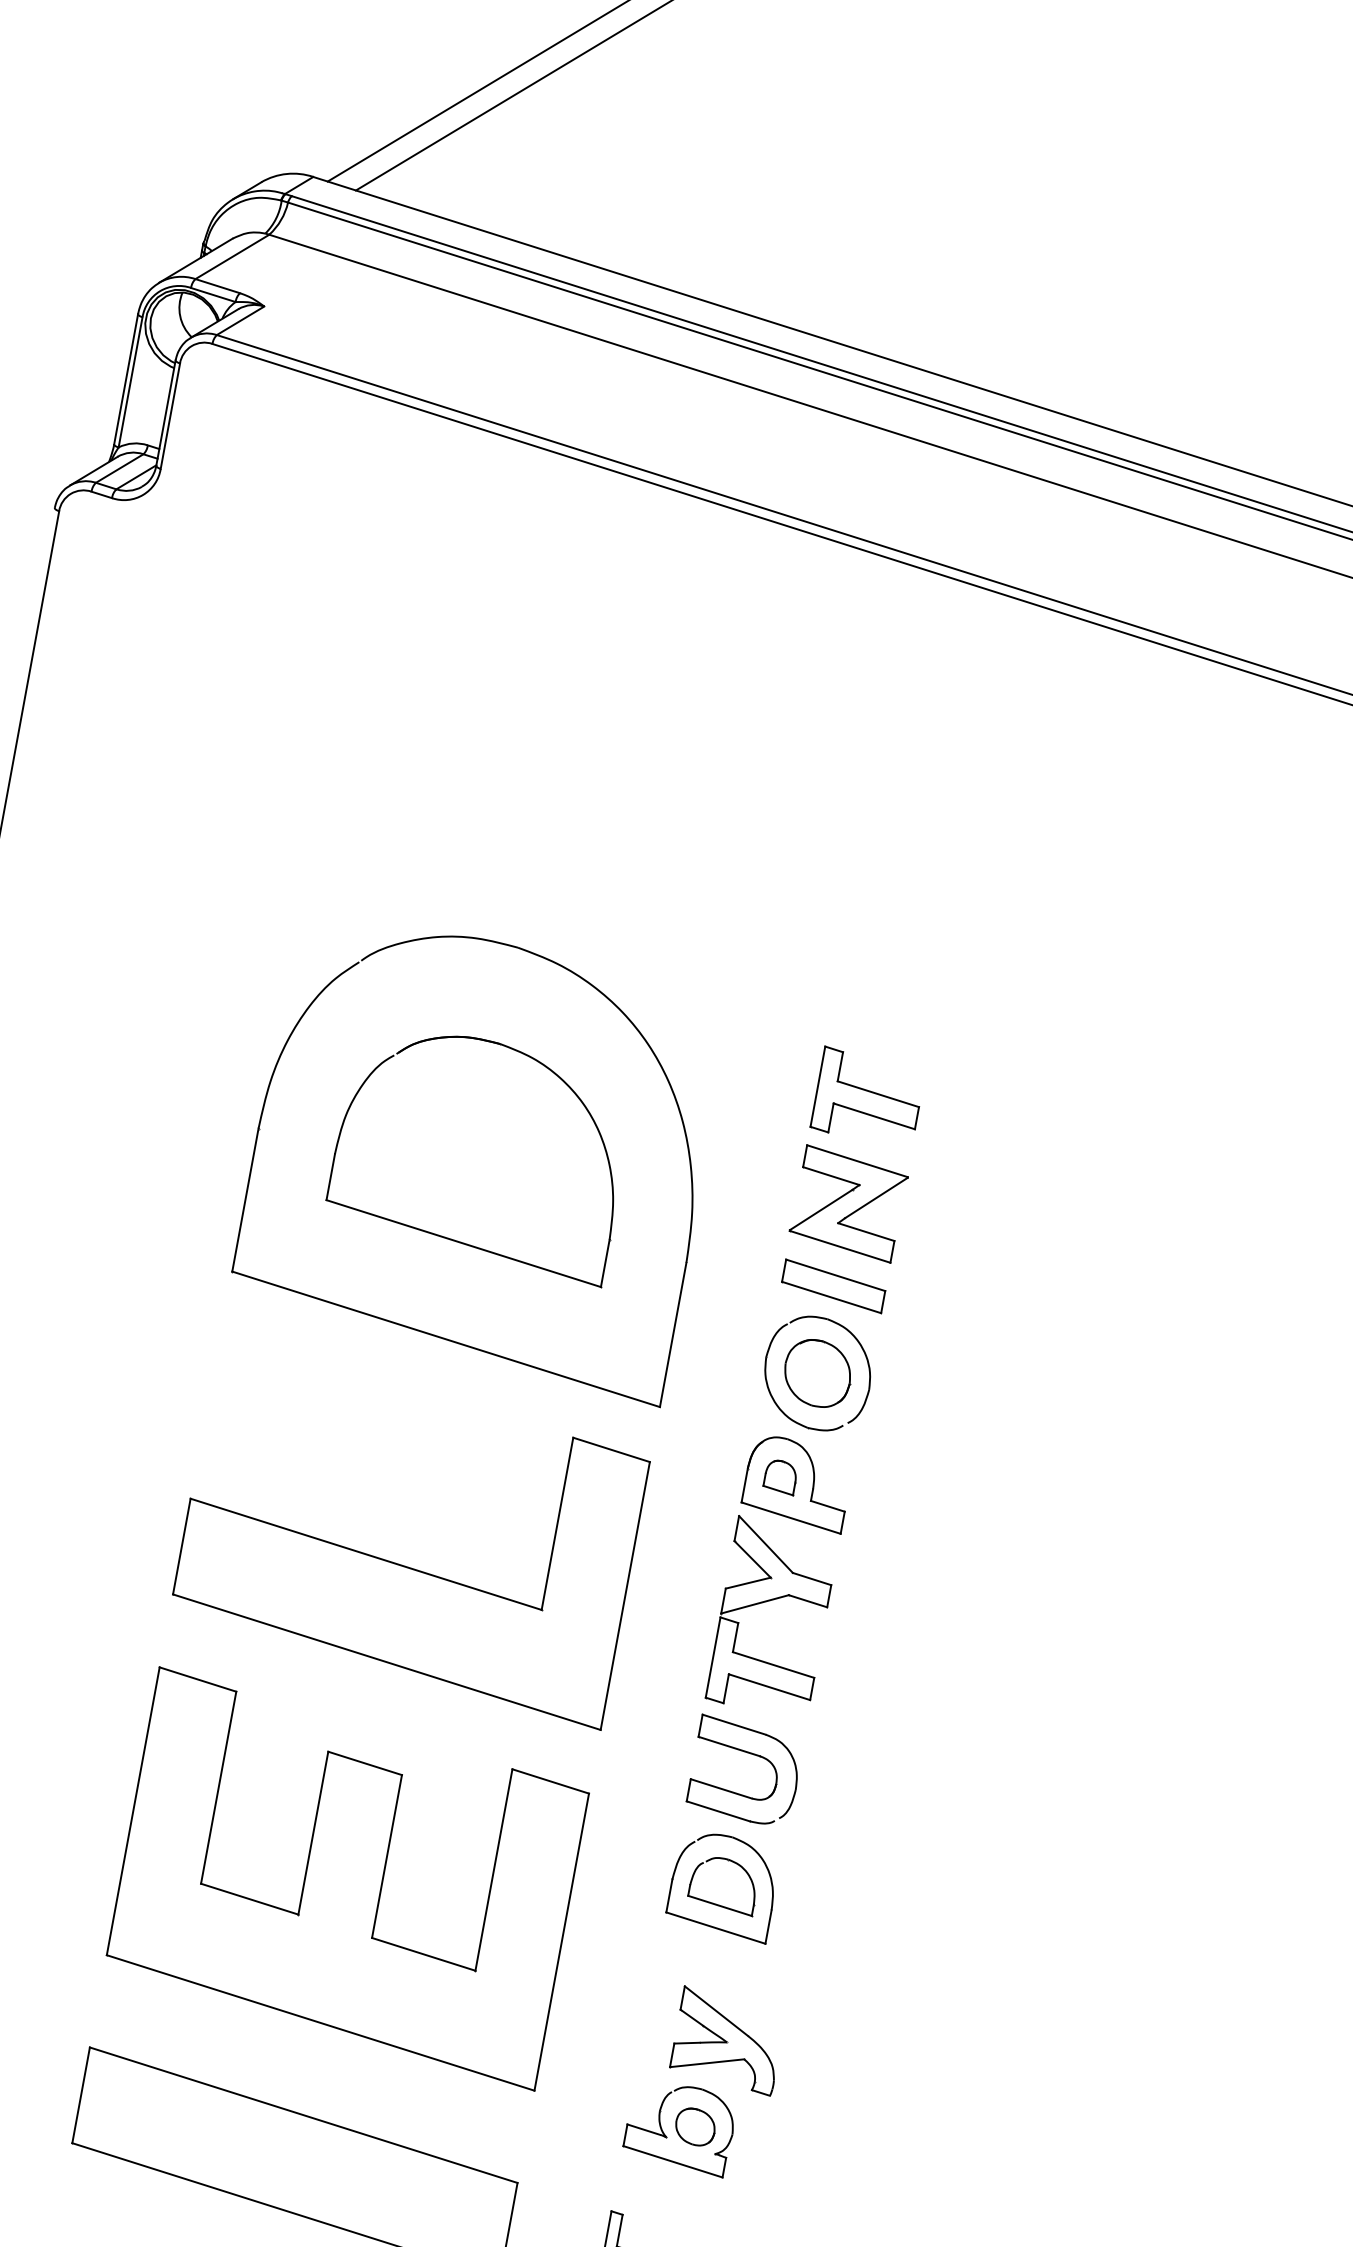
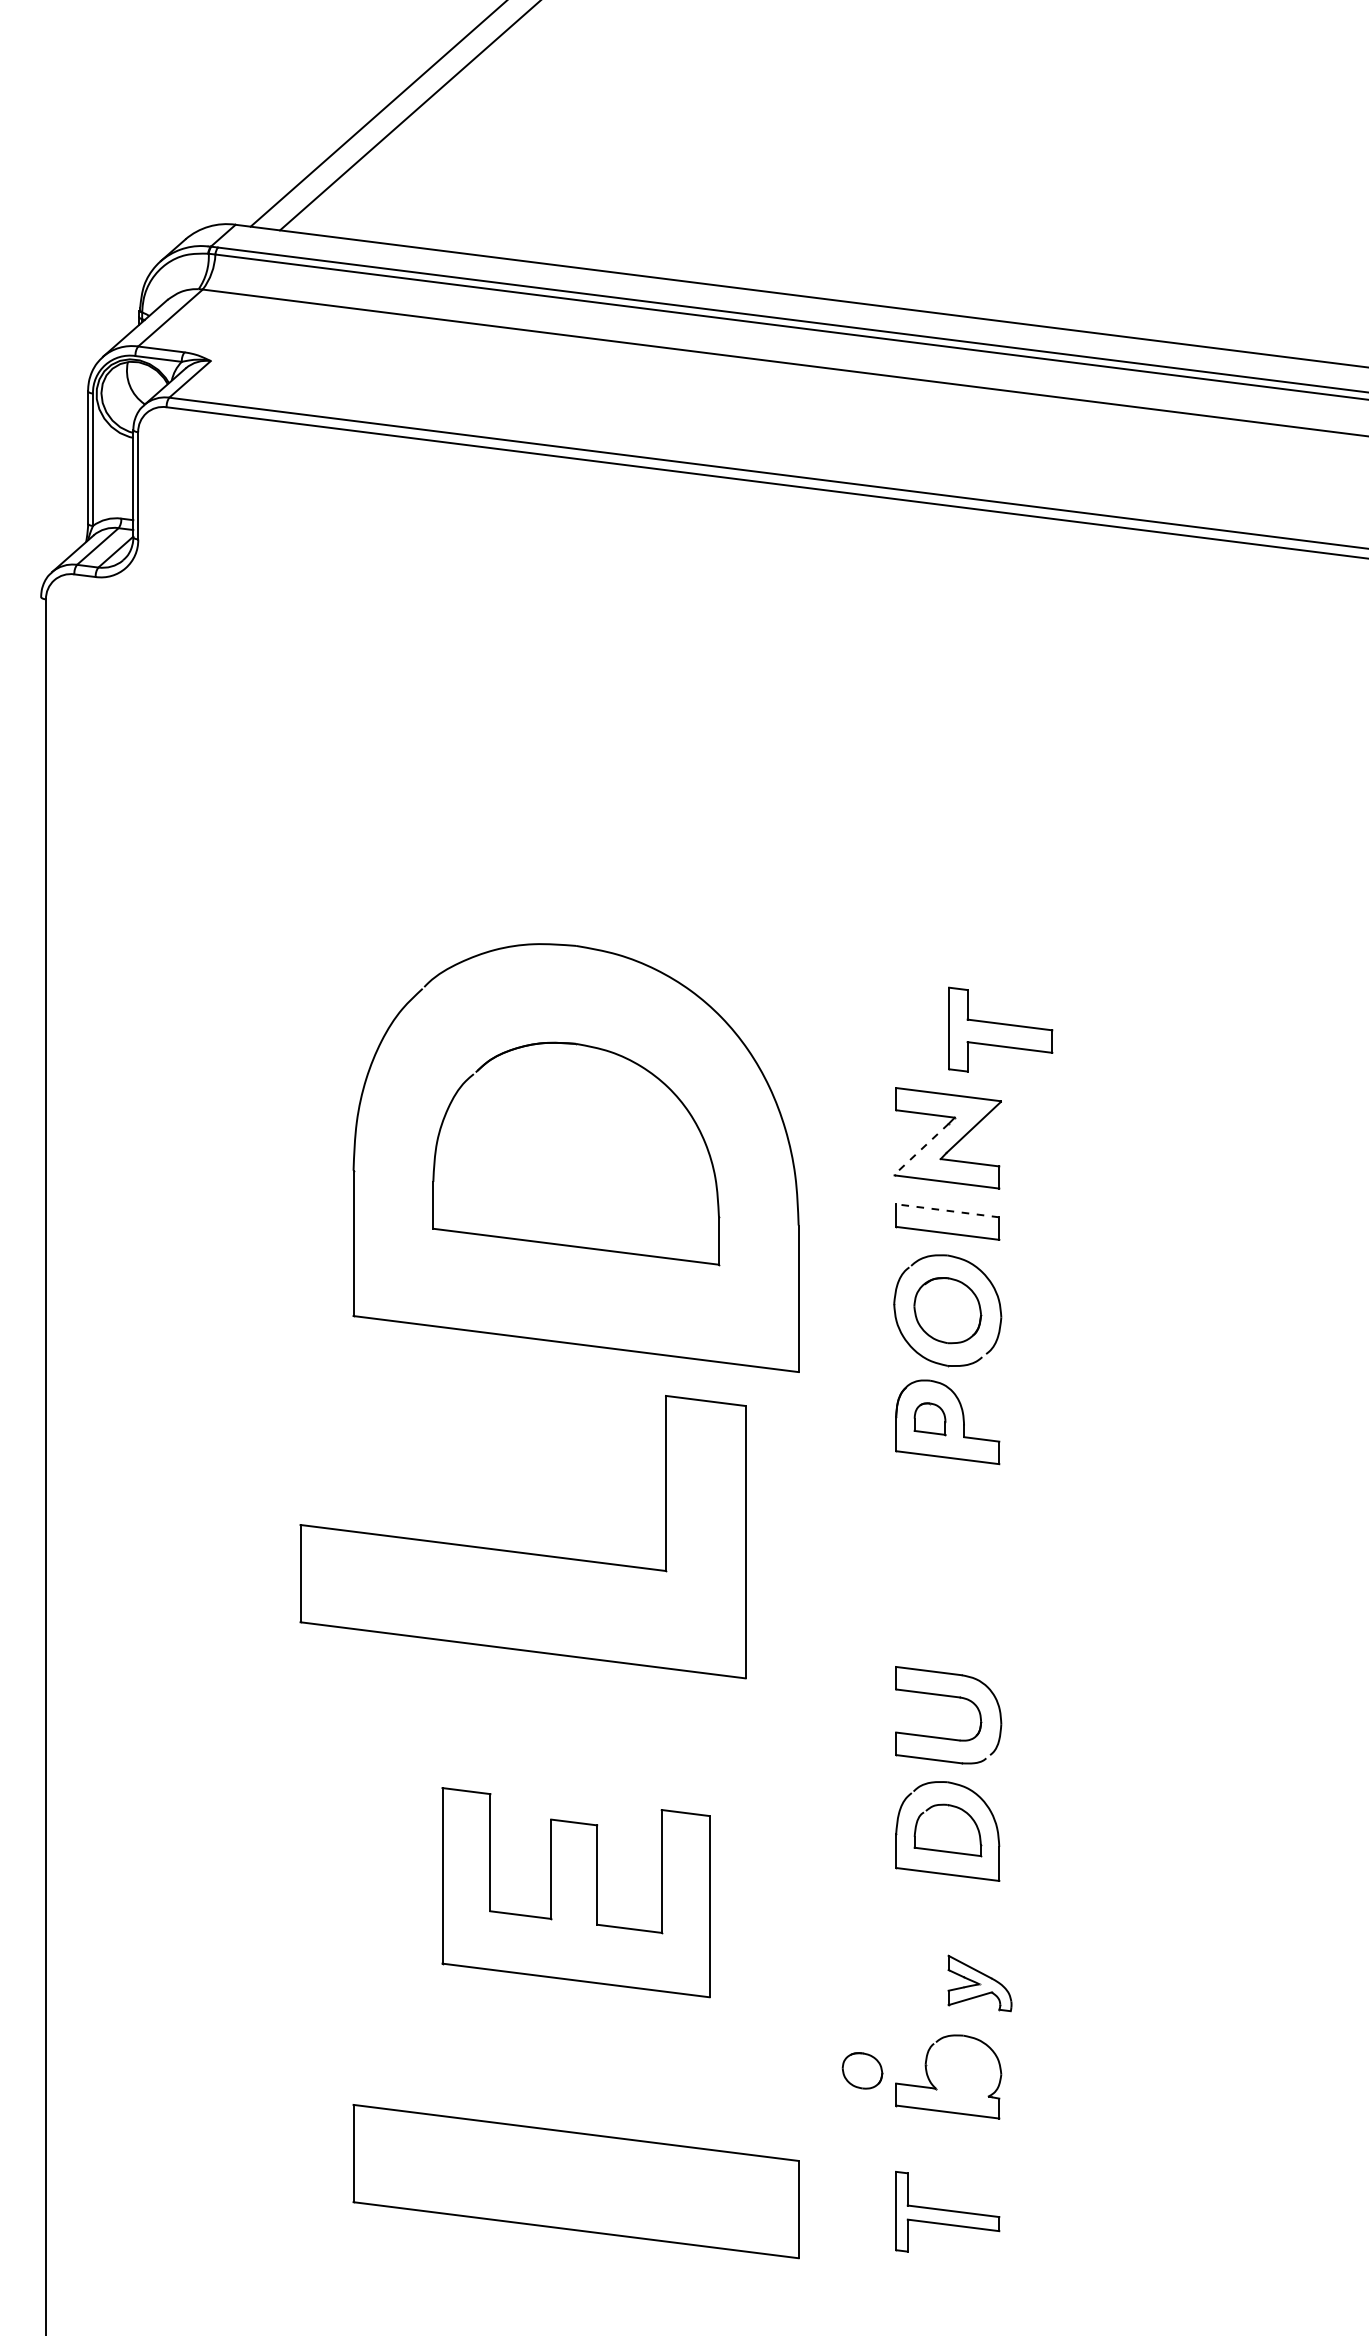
part: (868, 1096) -> (1000, 1029), moved
line: (820, 1210) -> (921, 1149), solid -> dashed
line: (835, 1274) -> (947, 1210), solid -> dashed
part: (403, 1564) -> (521, 1551), moved
part: (767, 1602) -> (939, 1544), removed
part: (346, 1878) -> (575, 1892), size x0.6
part: (727, 2041) -> (979, 1983), size x0.6
part: (695, 2126) -> (862, 2070), moved

